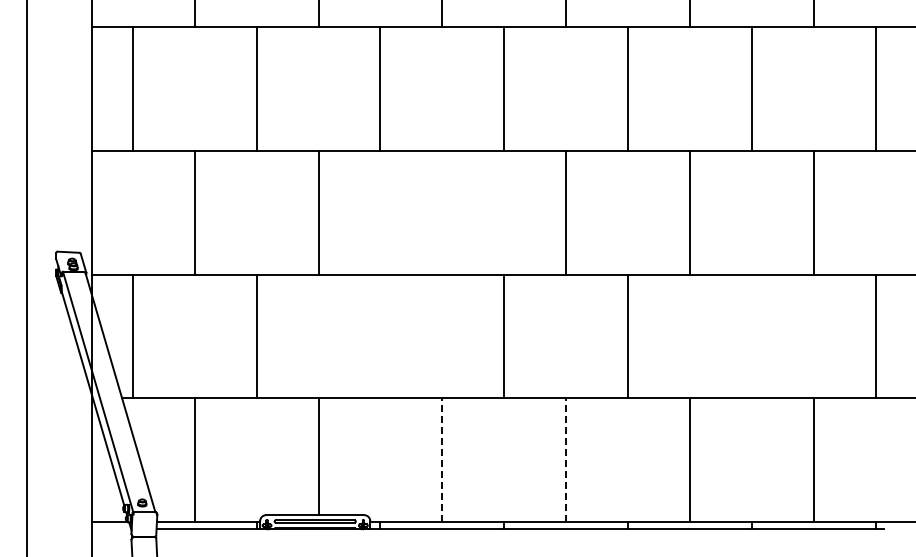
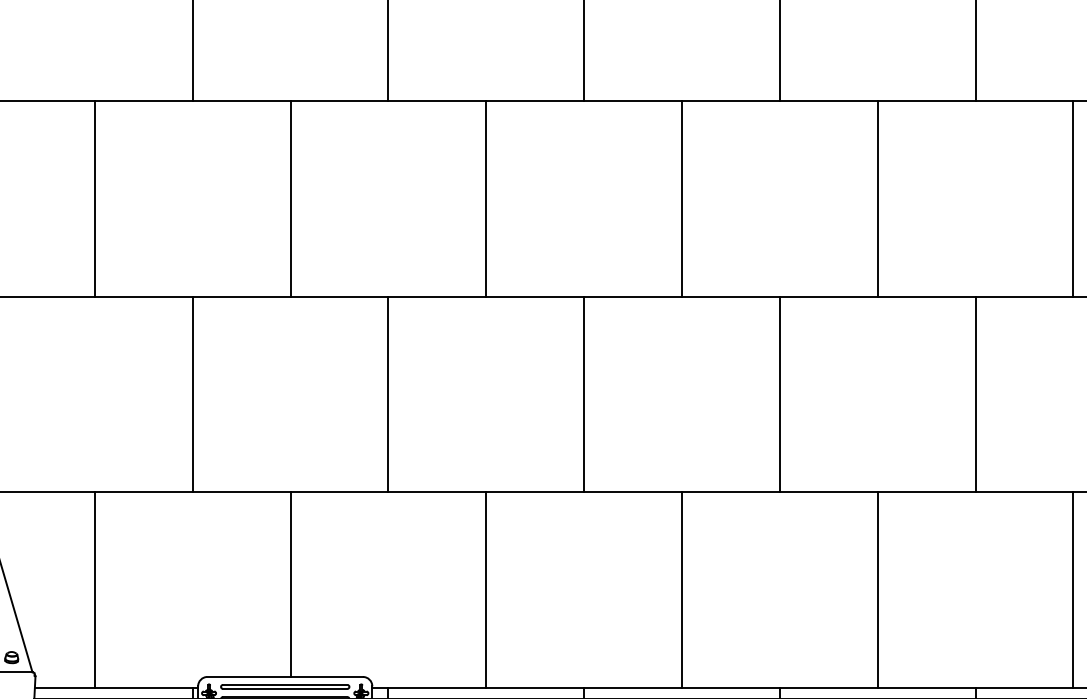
line: (442, 212) -> (486, 198), added
line: (380, 336) -> (388, 394), added
line: (751, 336) -> (975, 394), added
line: (442, 460) -> (486, 590), dashed -> solid
line: (566, 460) -> (682, 590), dashed -> solid

